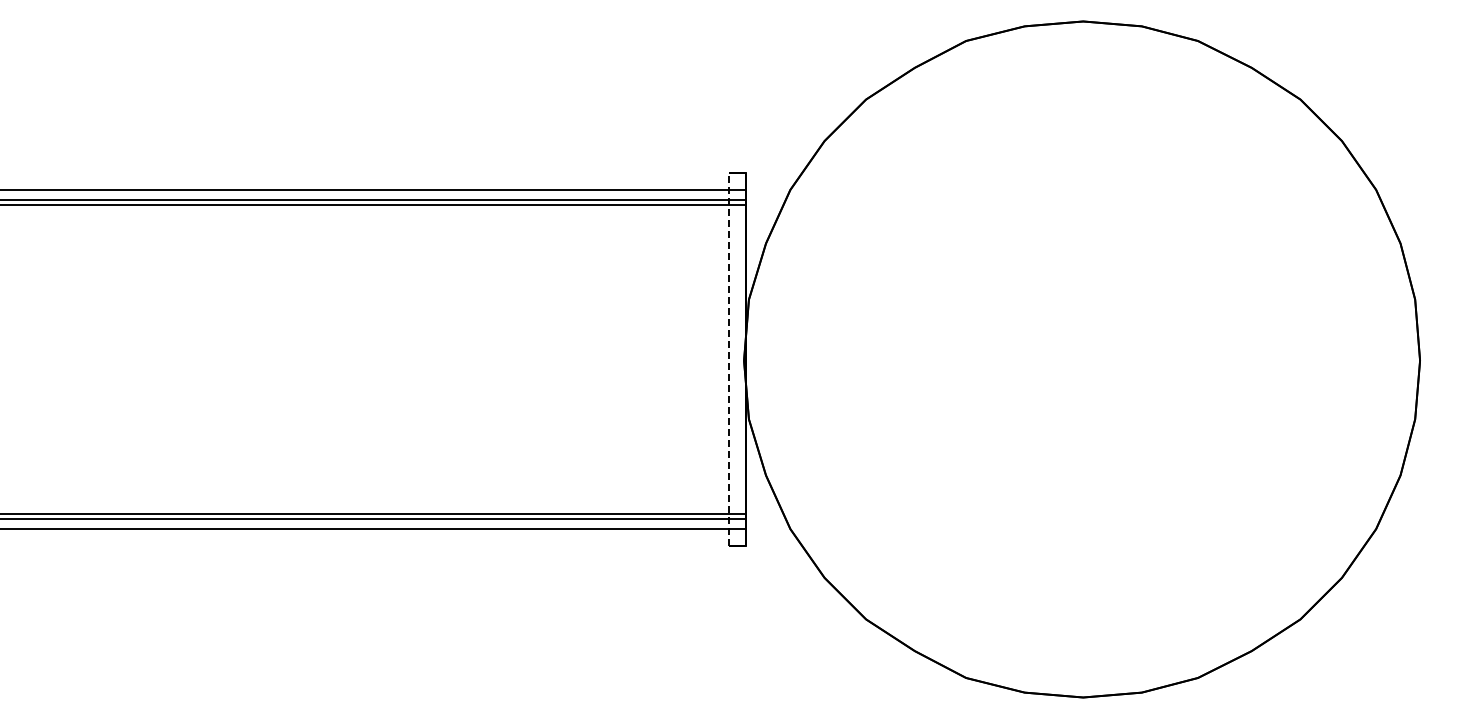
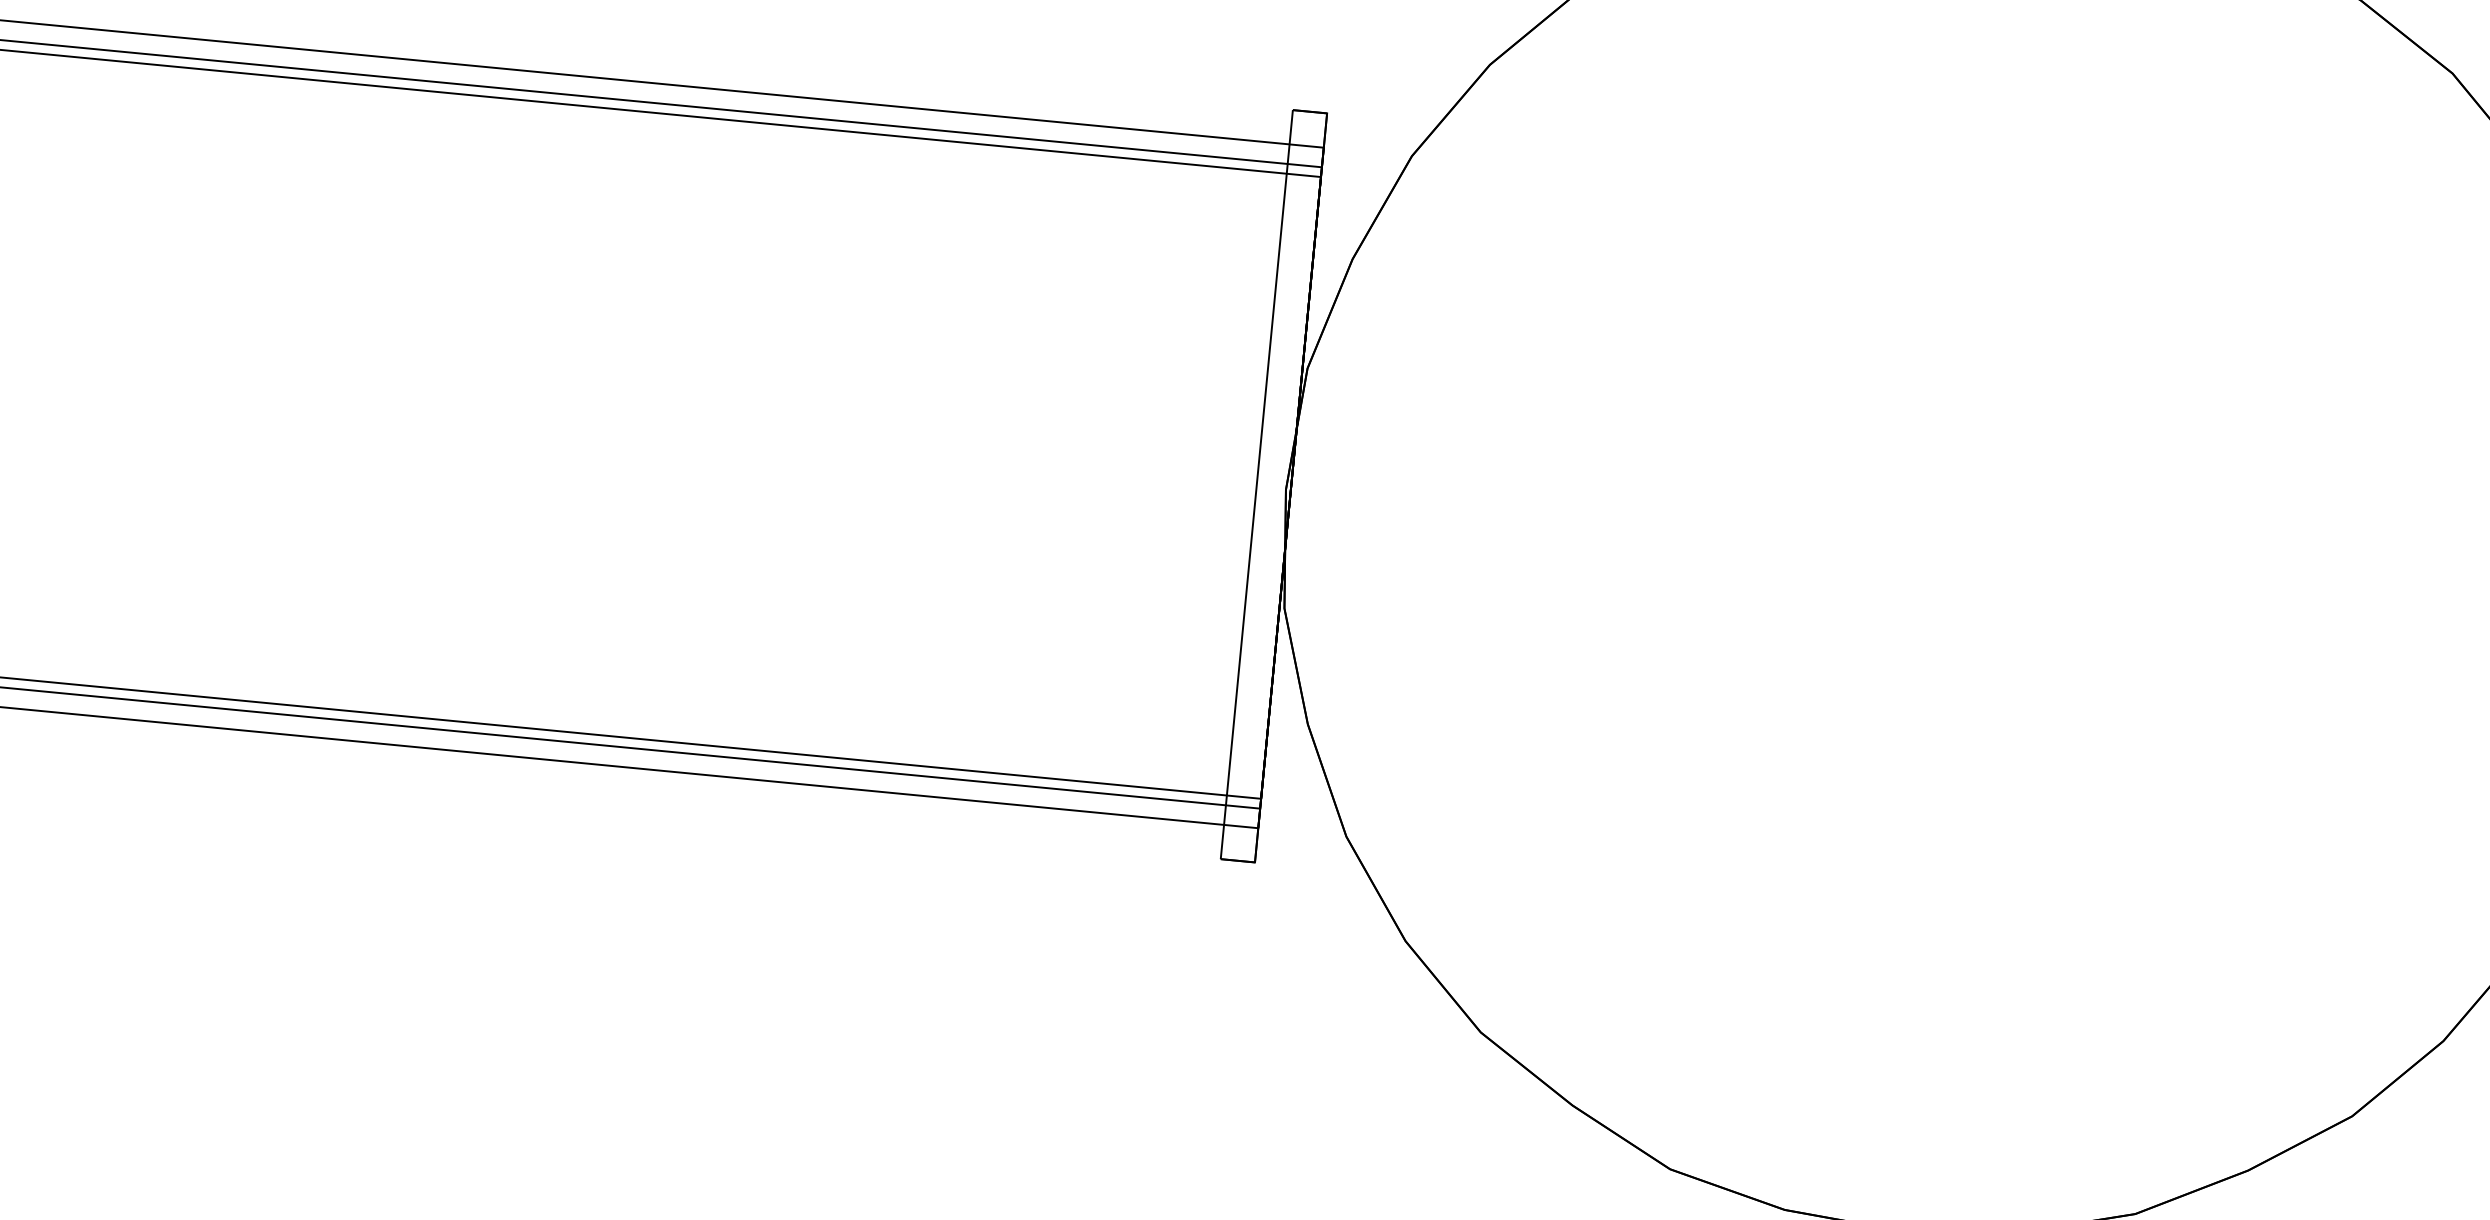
line: (729, 359) -> (1256, 484), dashed -> solid

